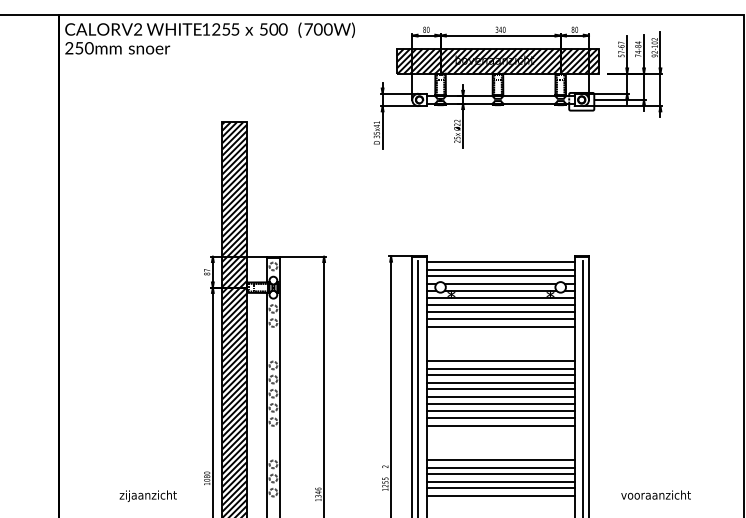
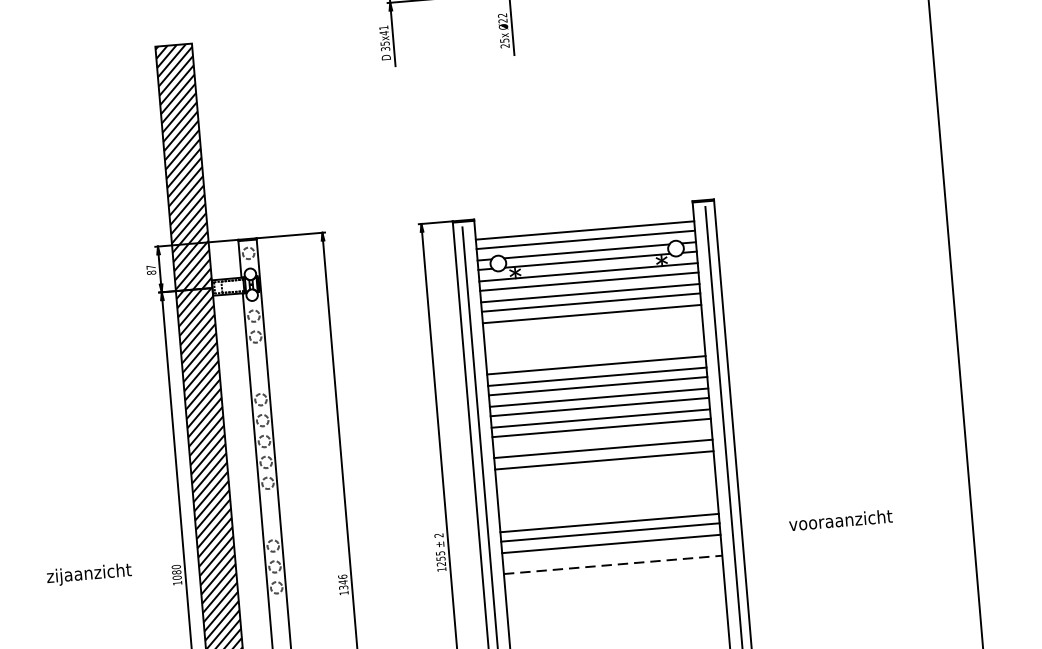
line: (500, 262) -> (583, 219), removed
line: (500, 411) -> (602, 439), removed
line: (500, 460) -> (608, 512), removed
line: (500, 488) -> (611, 553), removed
text: (655, 494) -> (839, 519), moved
text: (147, 495) -> (88, 573), moved
line: (500, 496) -> (612, 565), solid -> dashed

